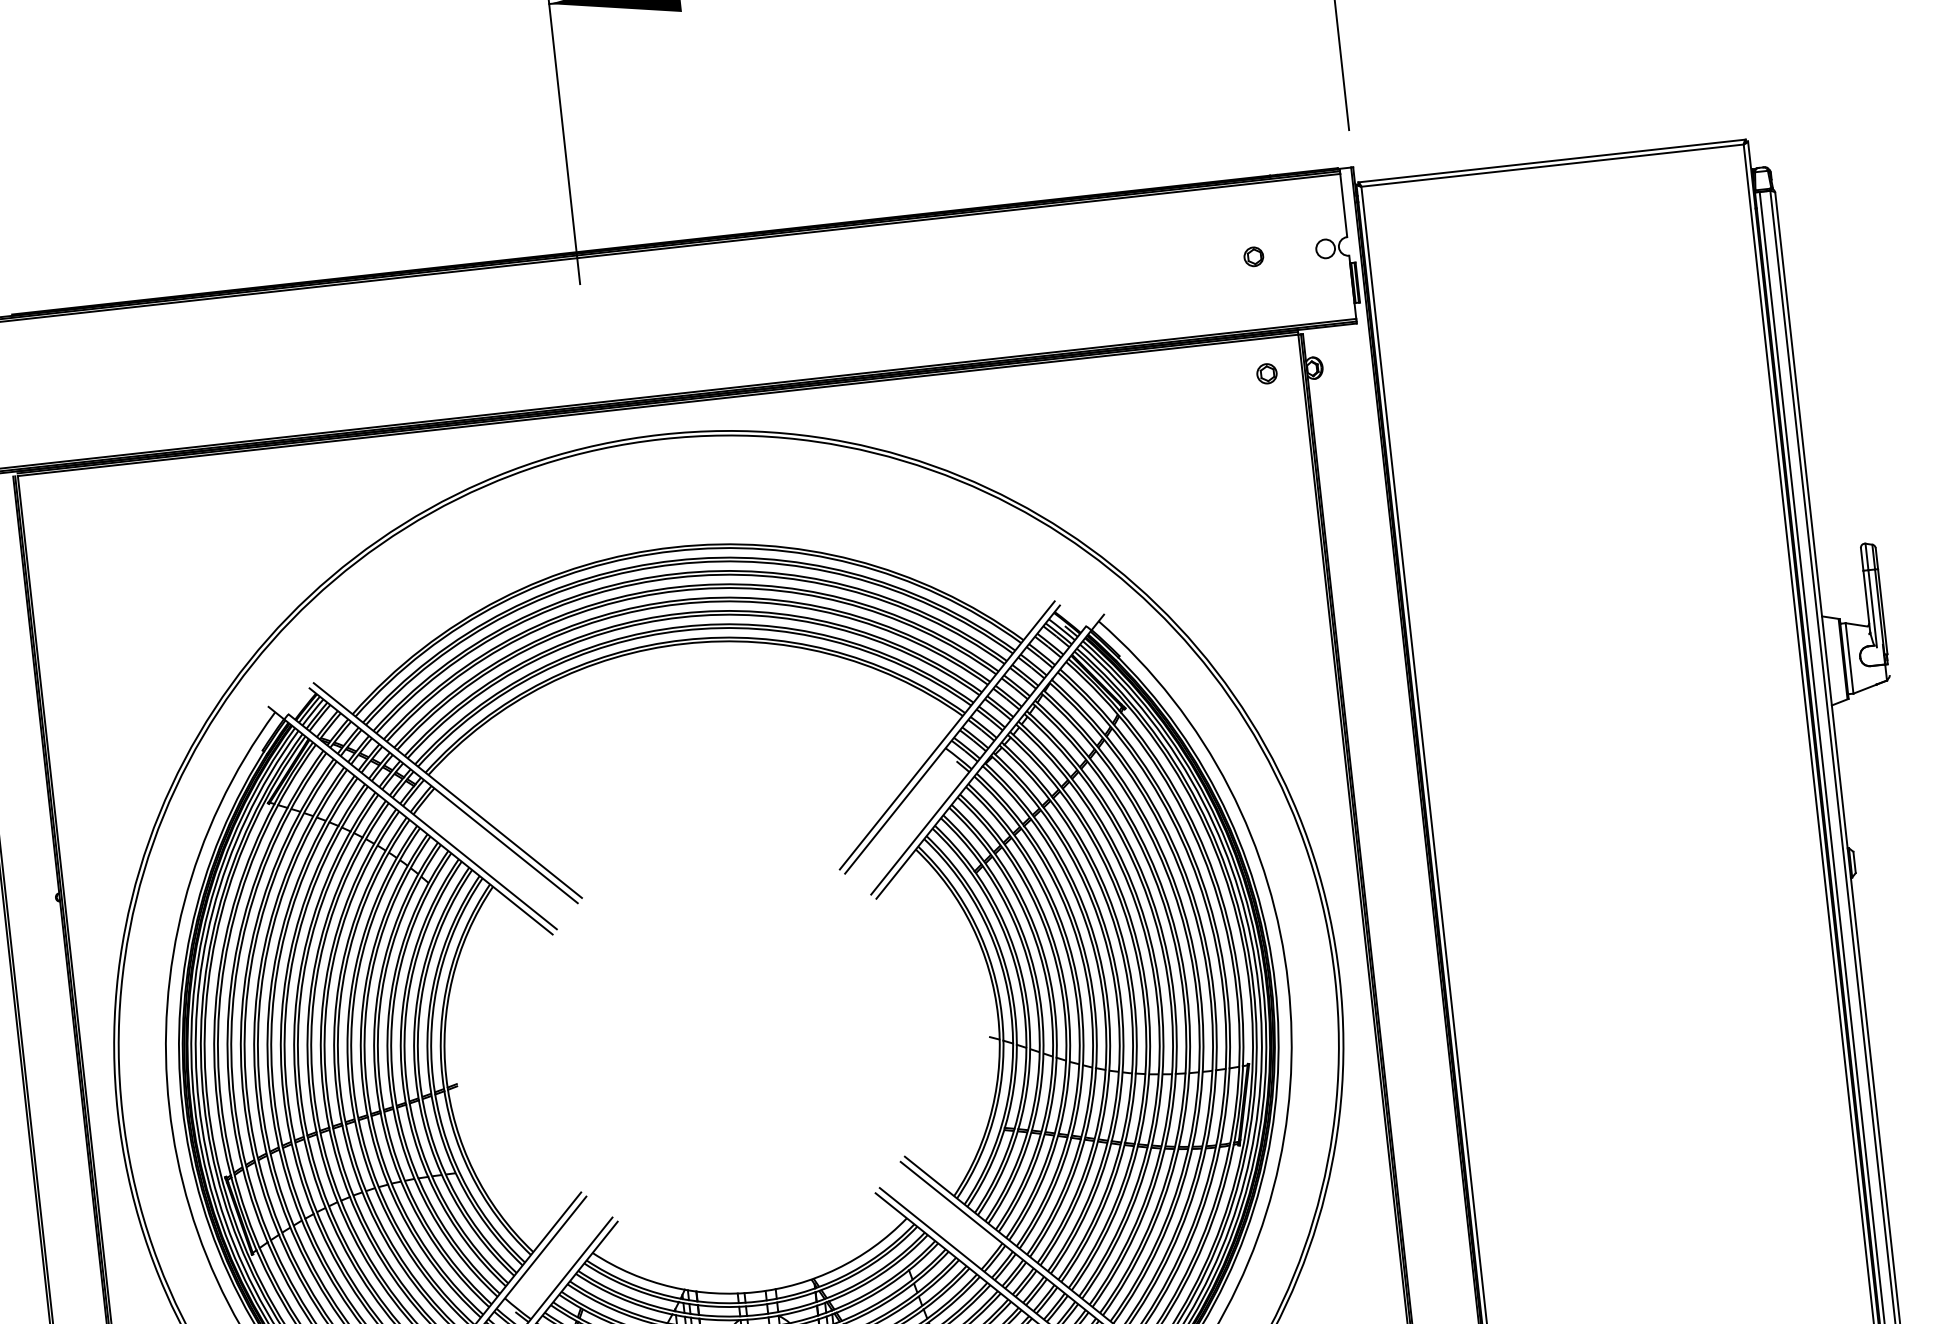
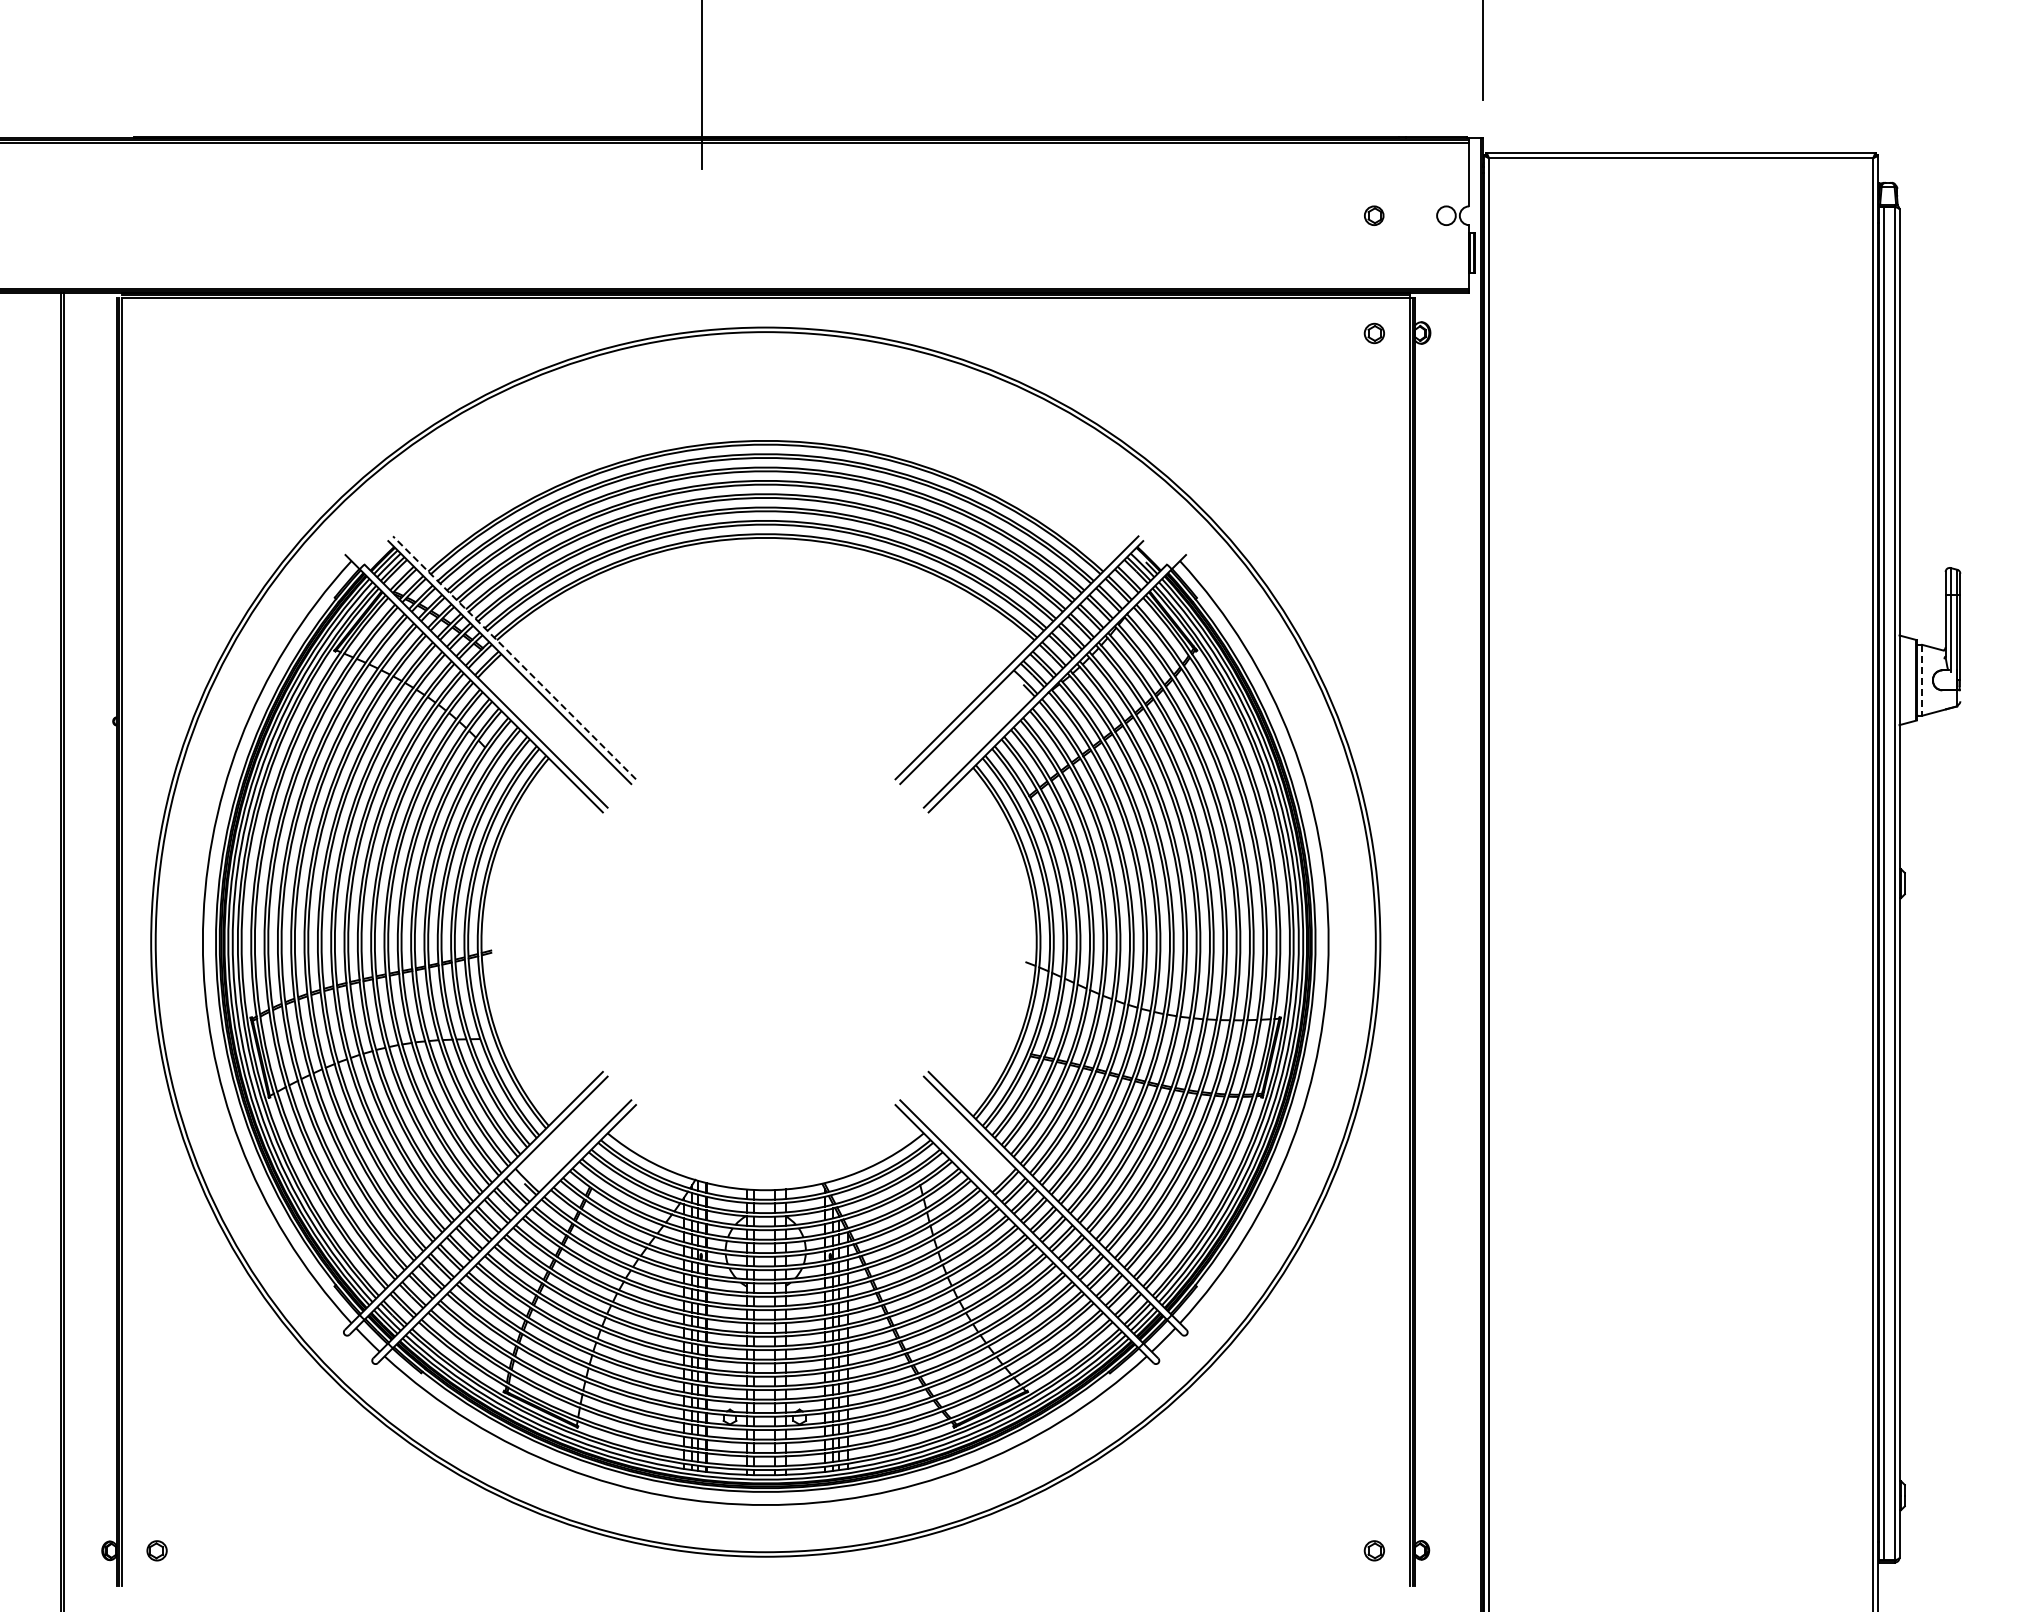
line: (1849, 658) -> (1922, 680), solid -> dashed
line: (447, 790) -> (514, 657), solid -> dashed

